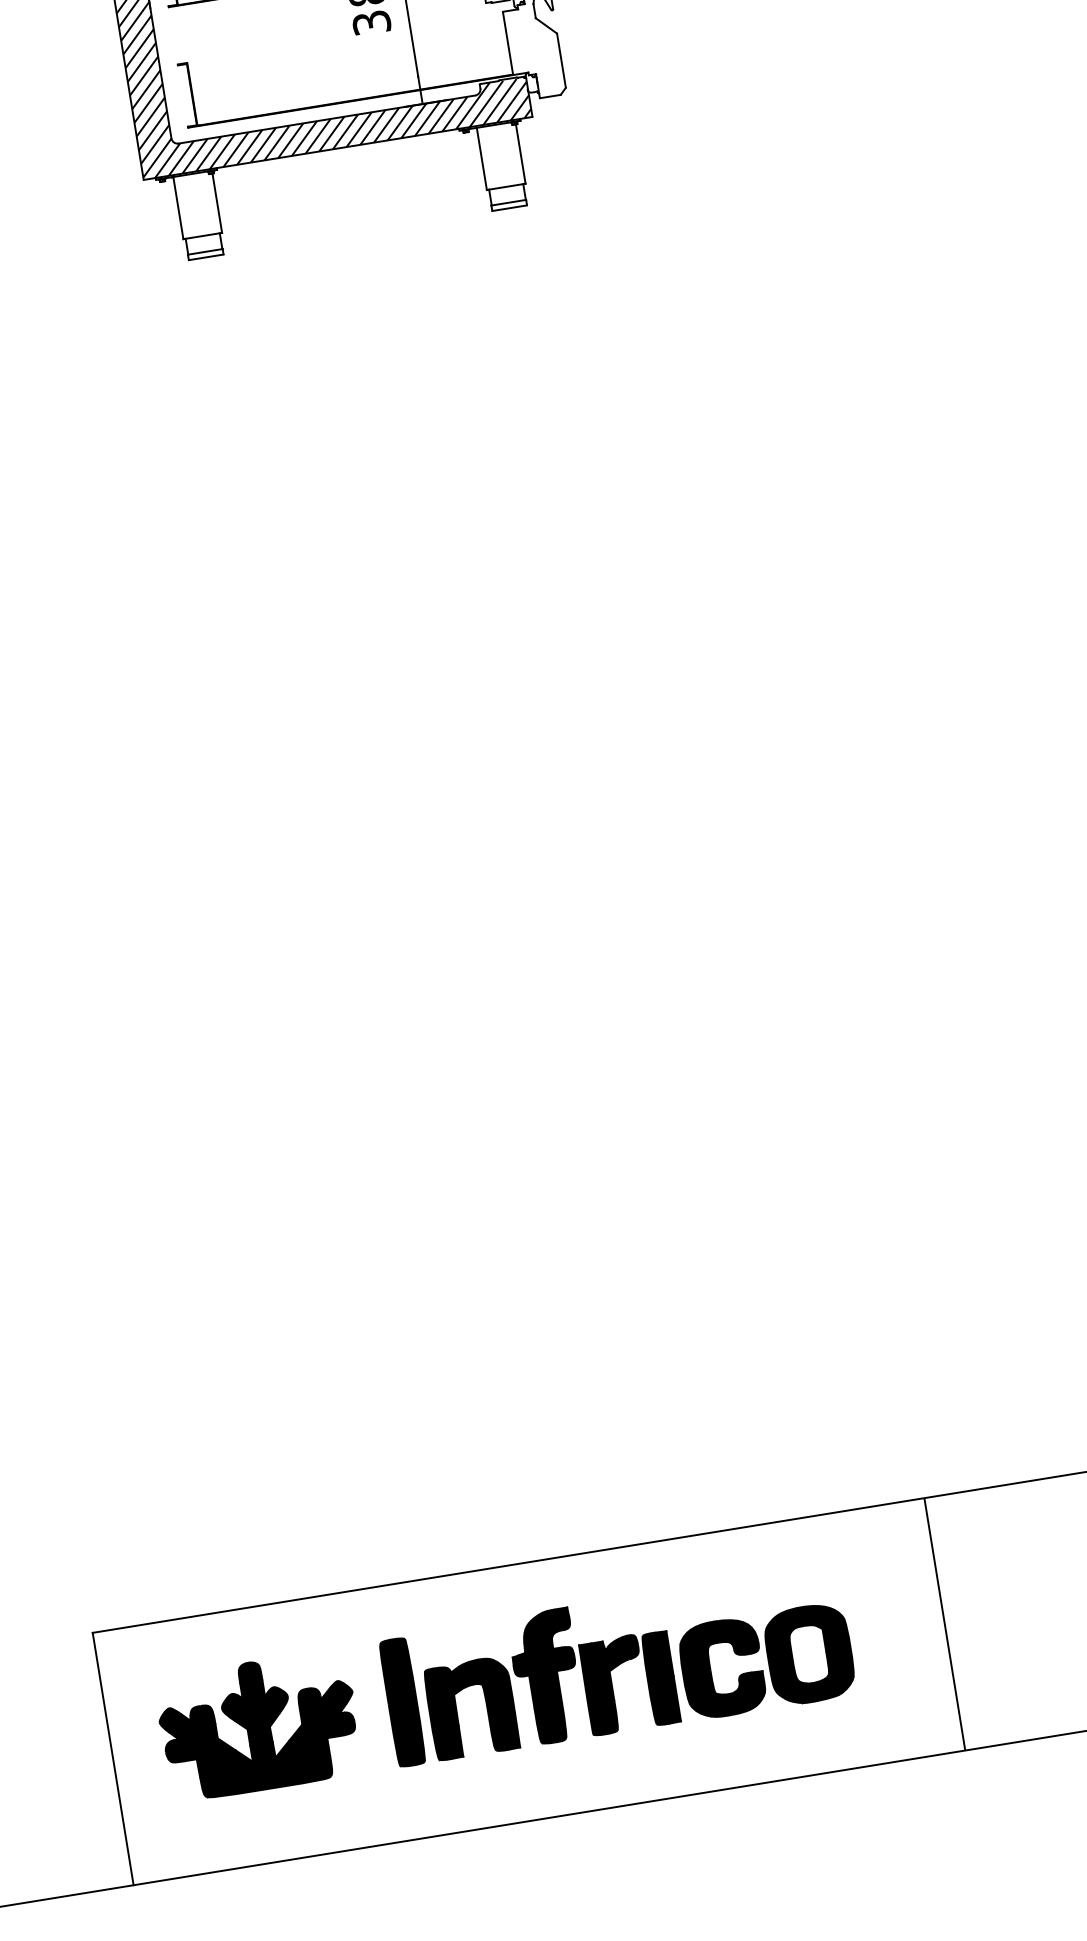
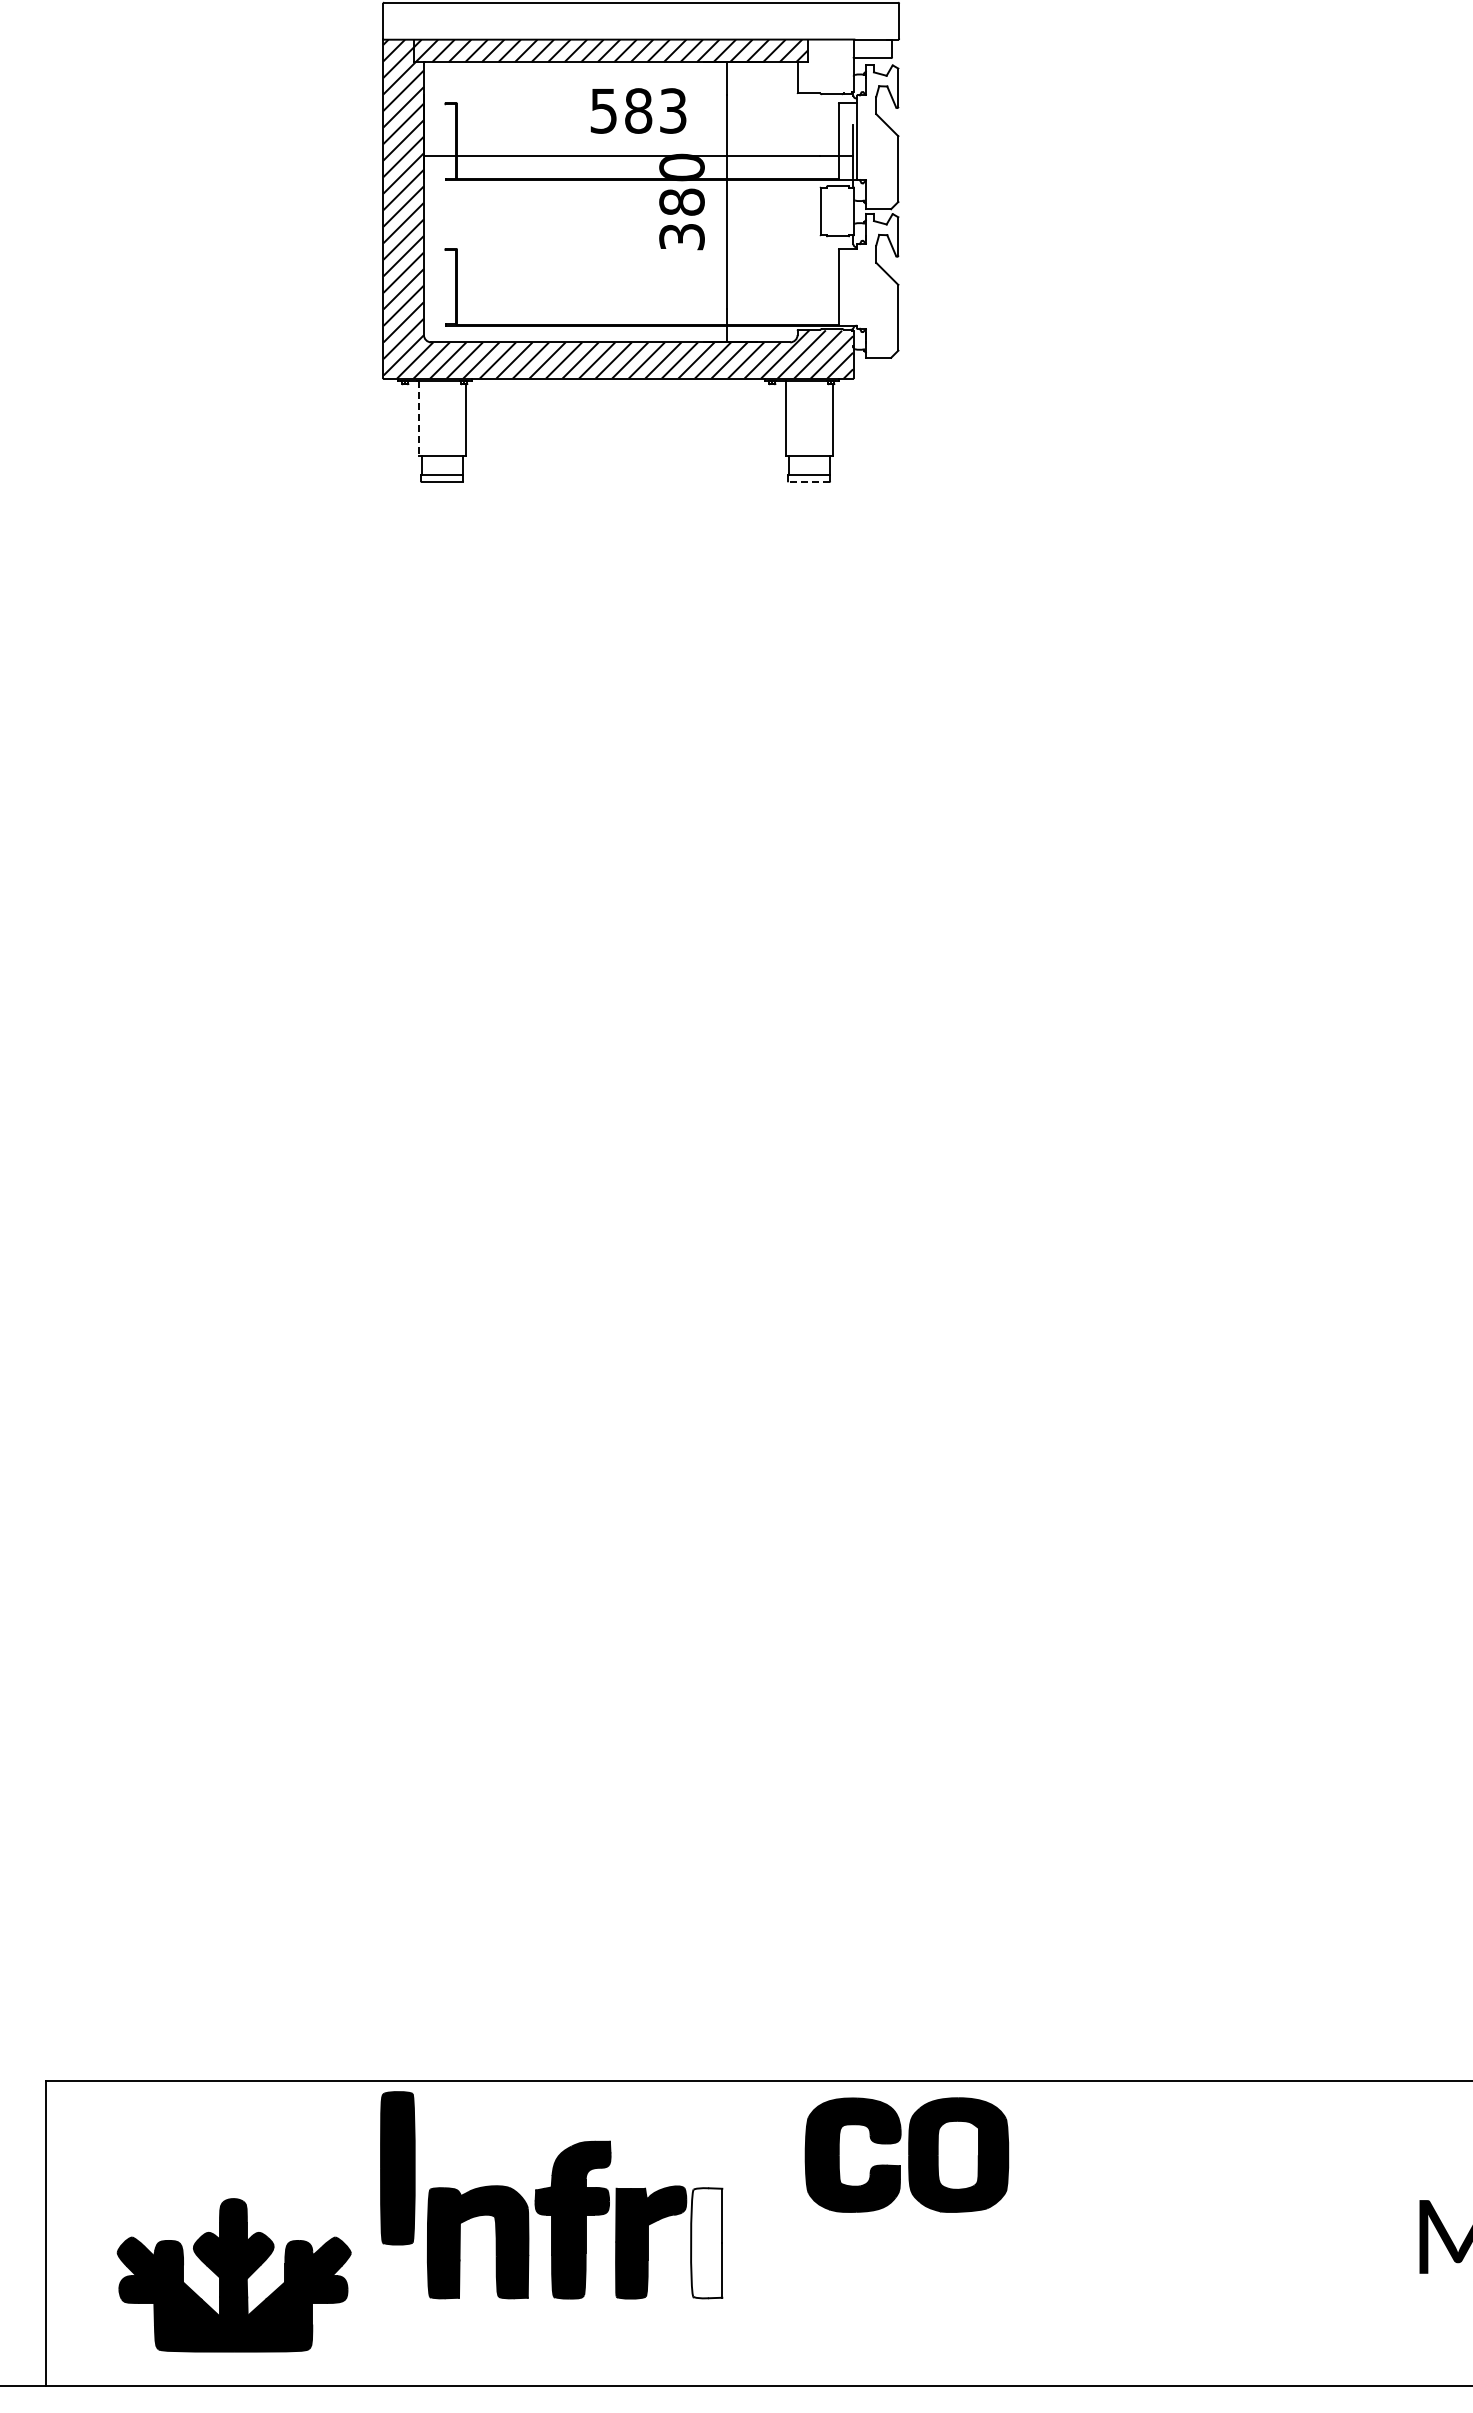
line: (509, 207) -> (809, 481), solid -> dashed
line: (178, 208) -> (418, 418), solid -> dashed
line: (944, 1624) -> (1051, 2233), removed
part: (766, 1660) -> (906, 2154), moved
fill: (660, 1678) -> (706, 2243), removed
part: (402, 1702) -> (397, 2168), moved
part: (258, 1725) -> (233, 2275), moved

